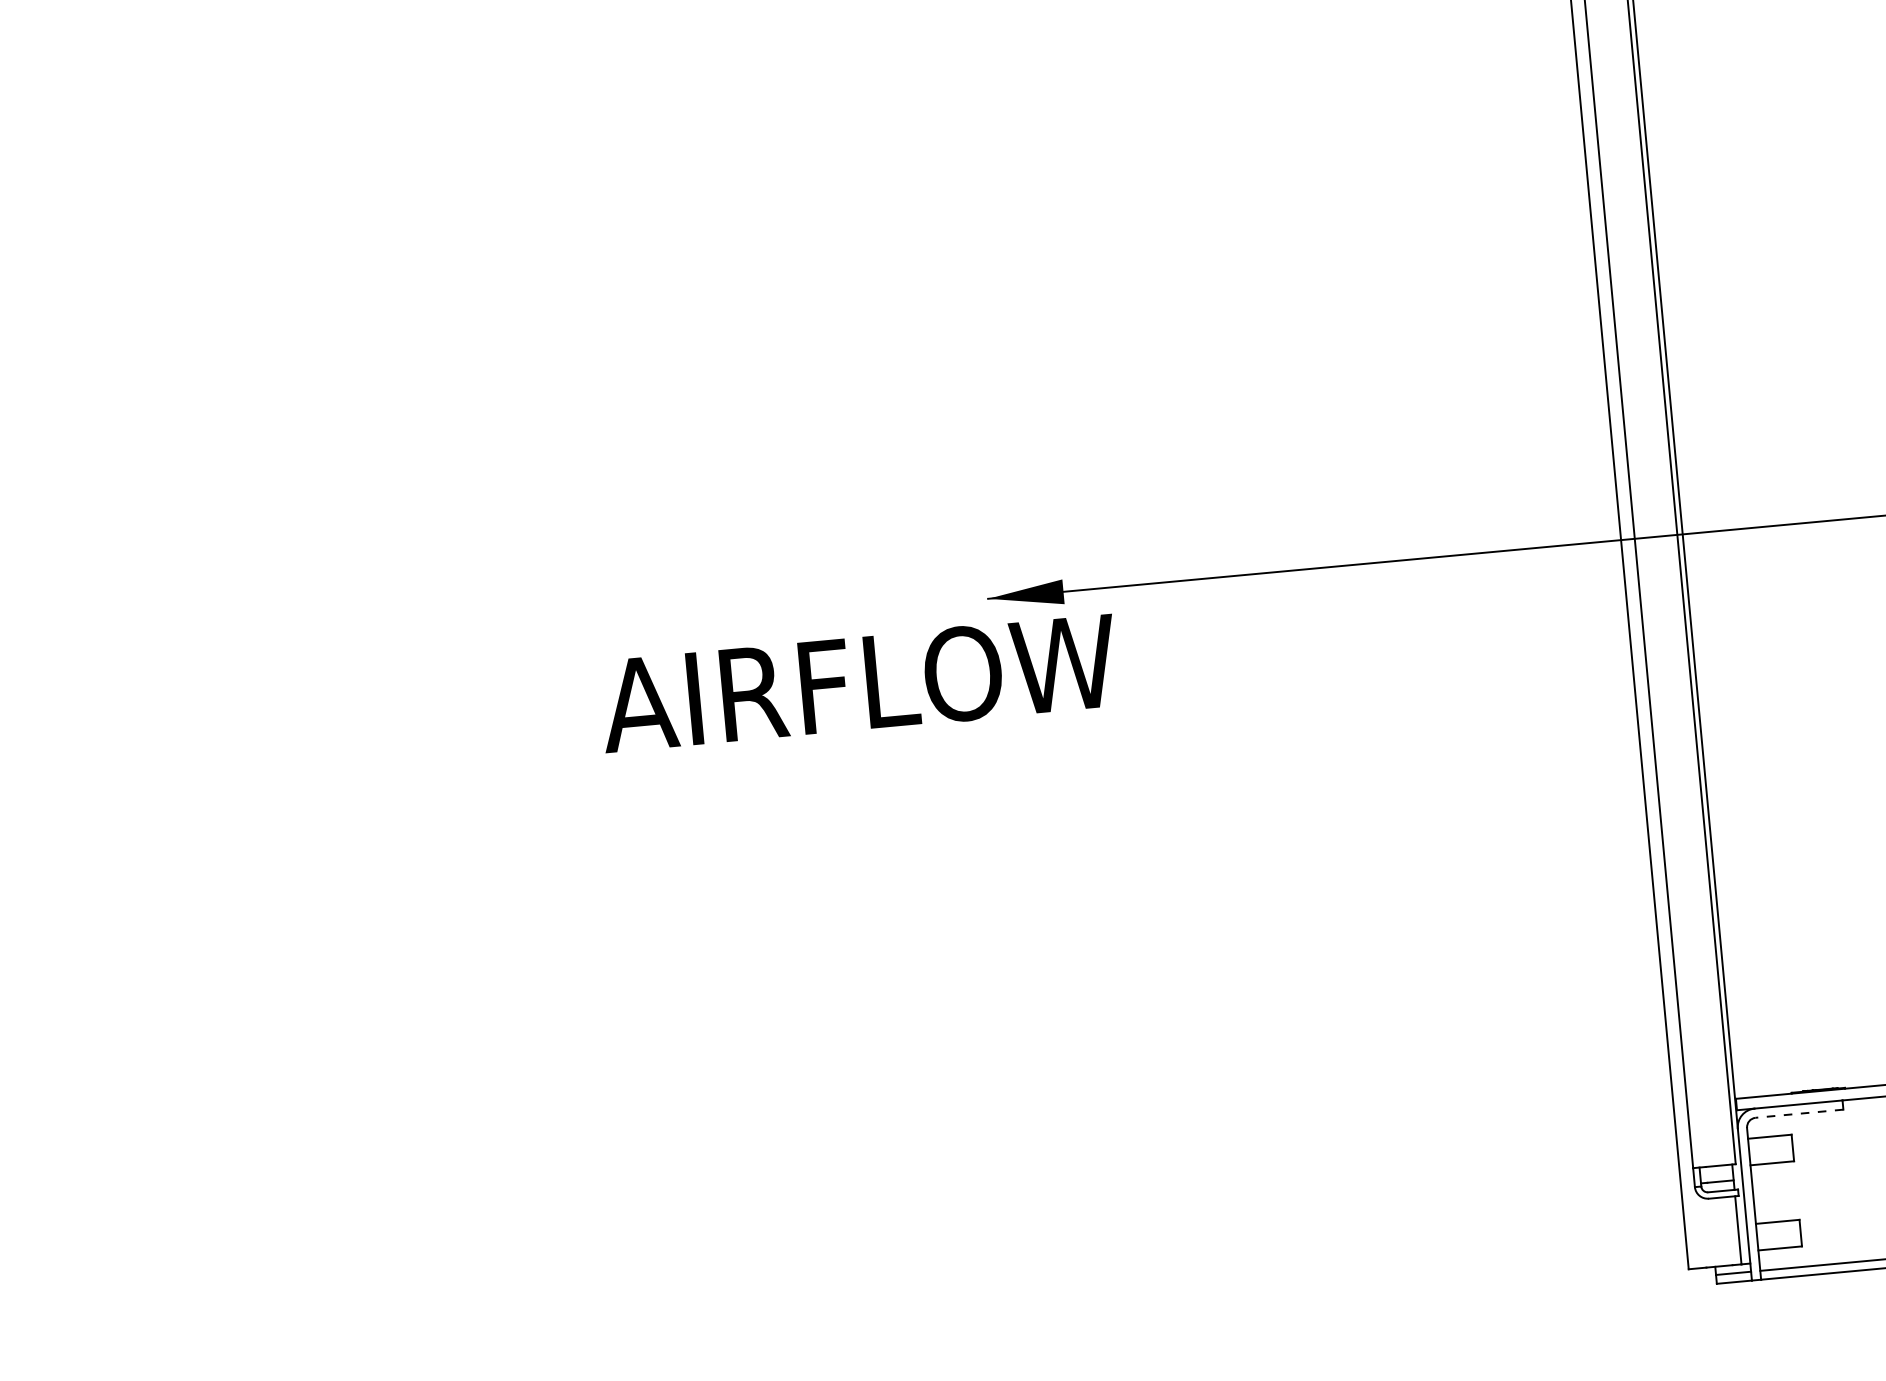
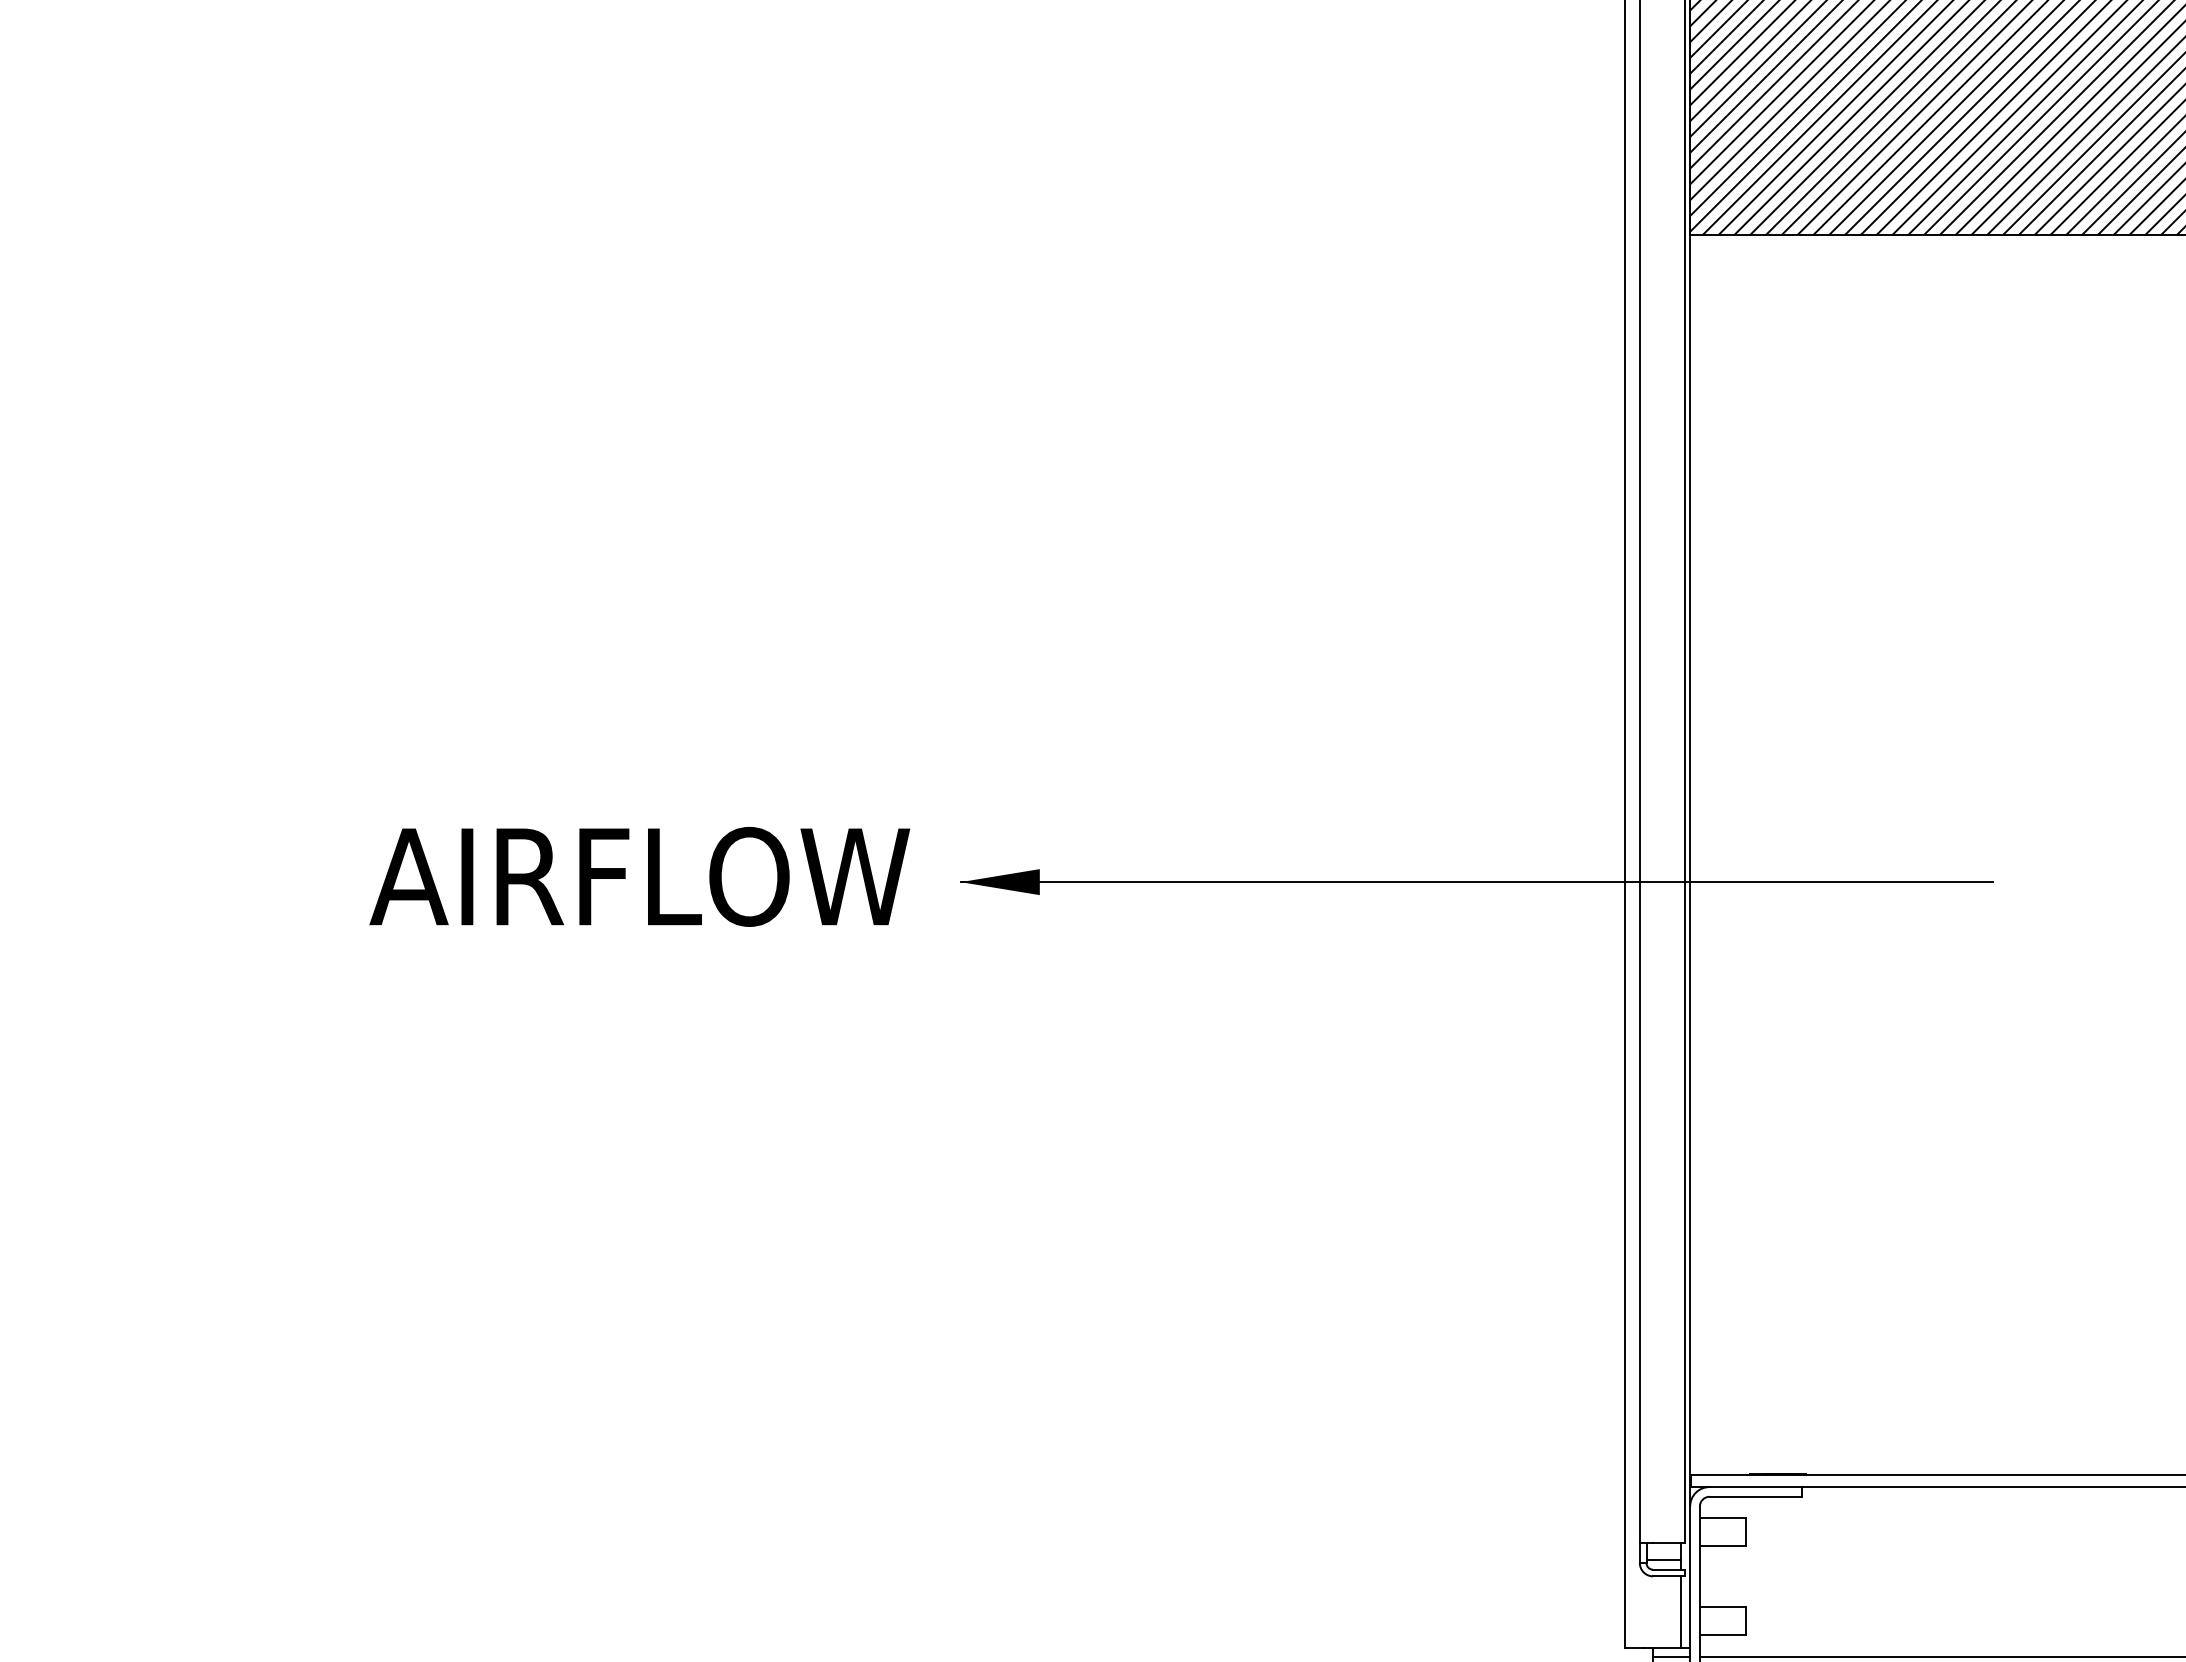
text: (858, 683) -> (639, 876), moved
line: (1799, 1113) -> (1755, 1496), dashed -> solid

